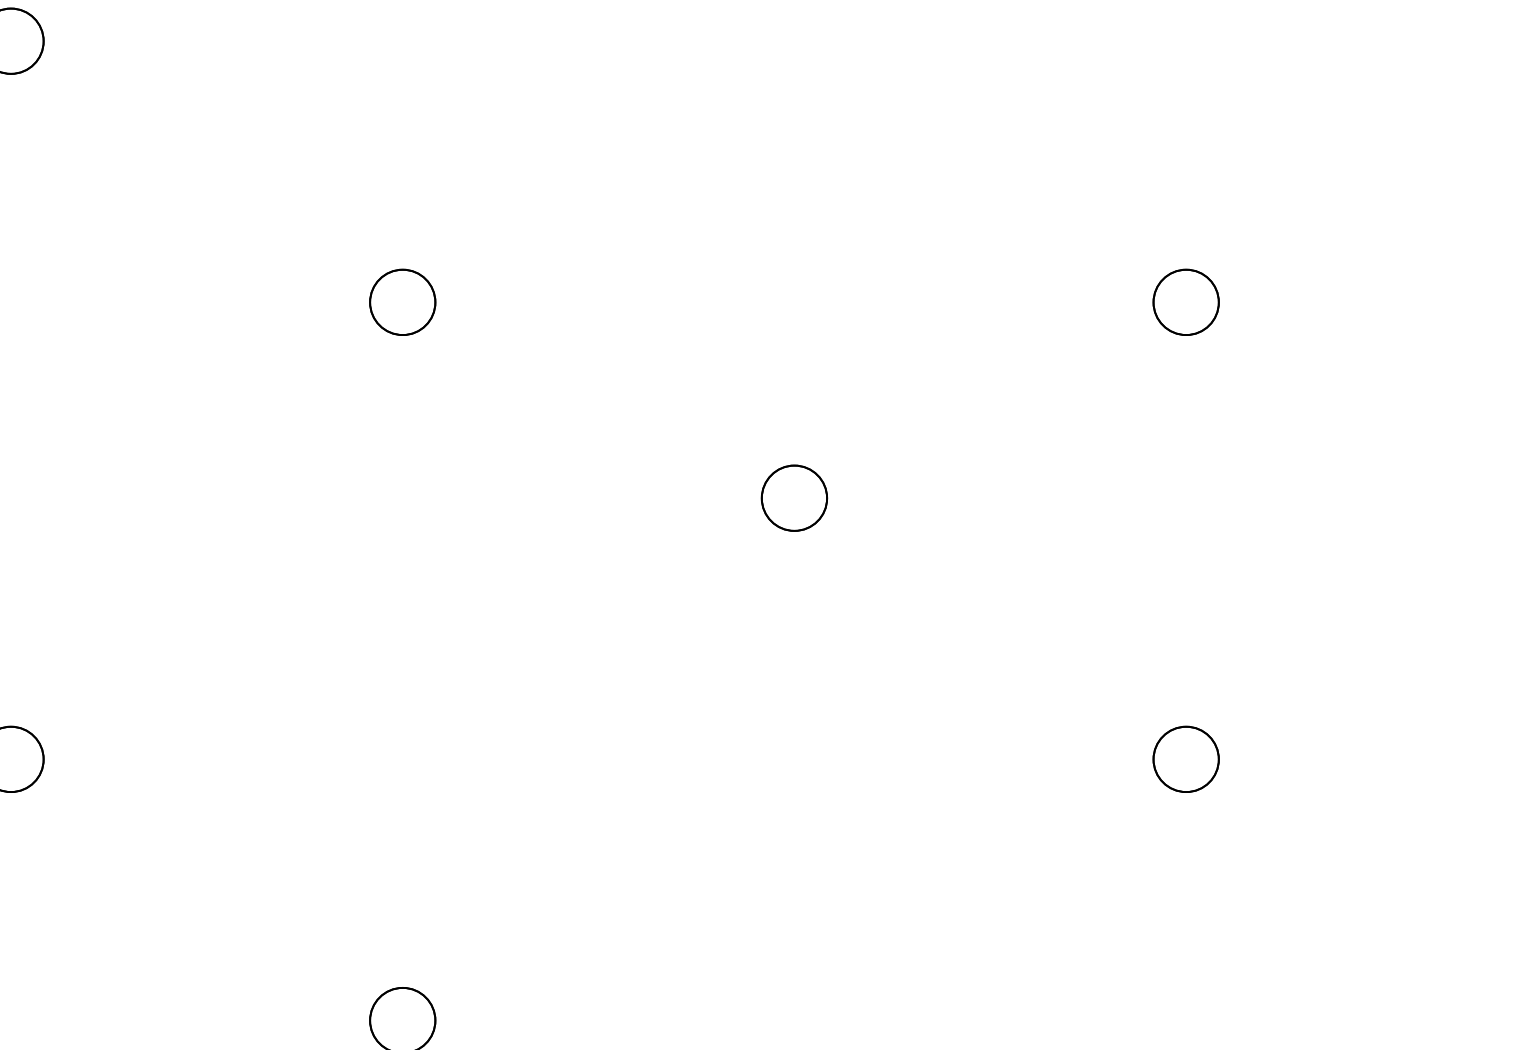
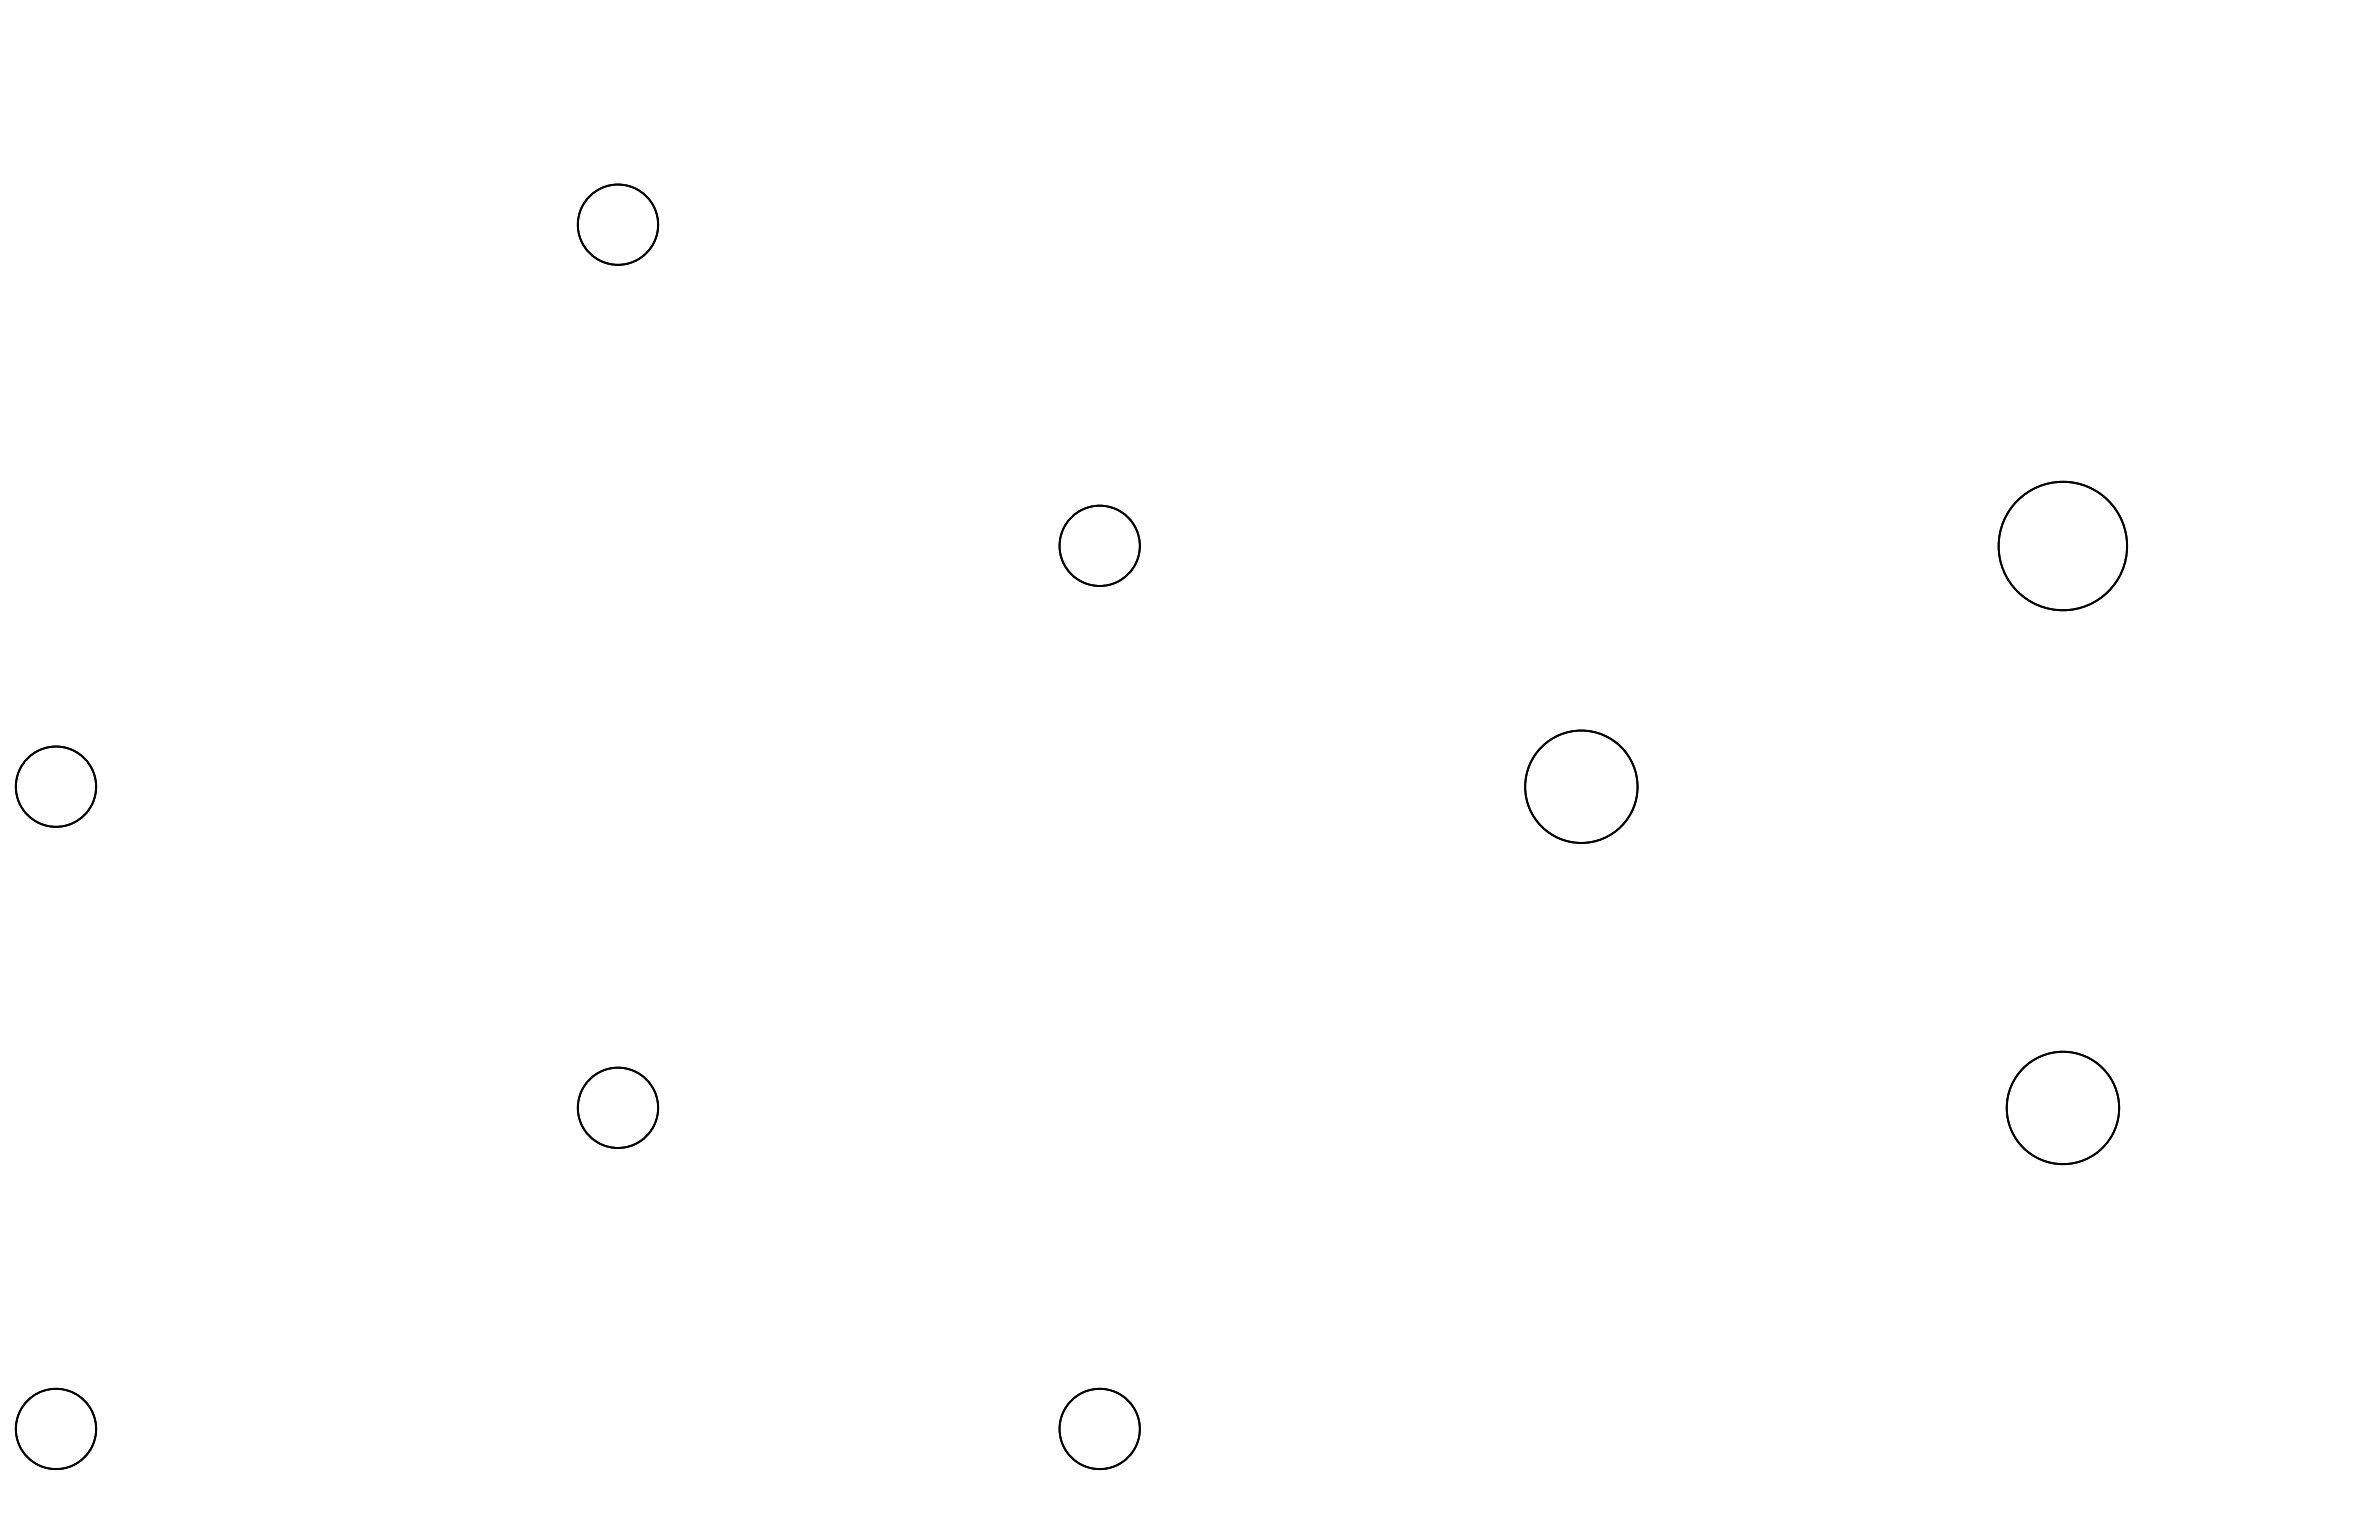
part: (1186, 302) -> (2063, 545), size x1.6
part: (794, 498) -> (1581, 786), size x1.4
part: (1186, 759) -> (2063, 1107), size x1.4

